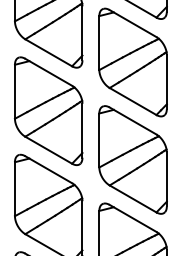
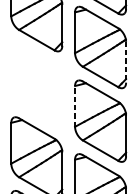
line: (166, 82) -> (125, 62), solid -> dashed
part: (48, 110) -> (36, 83), removed
line: (99, 140) -> (75, 106), solid -> dashed

